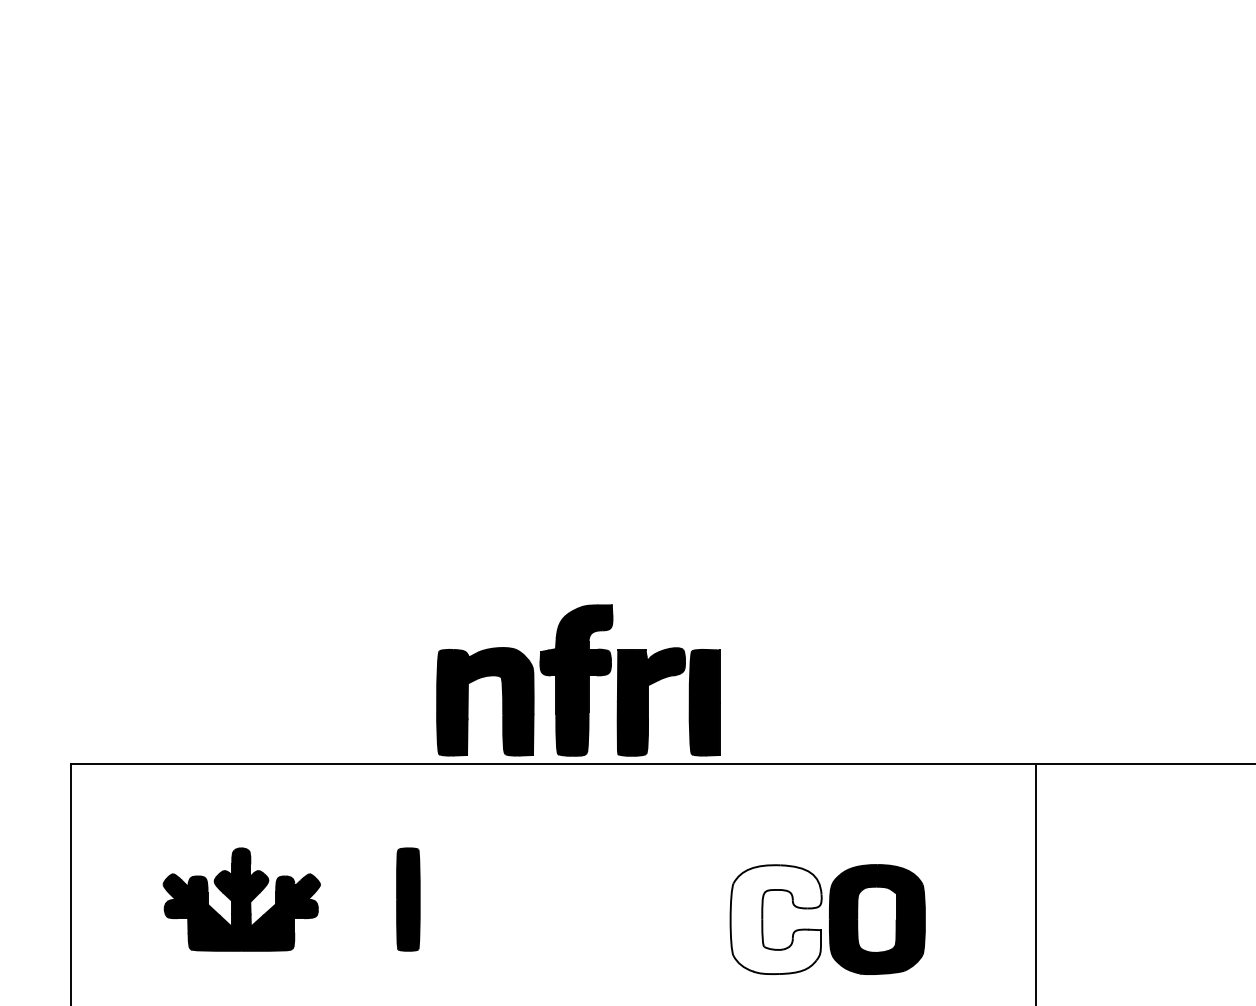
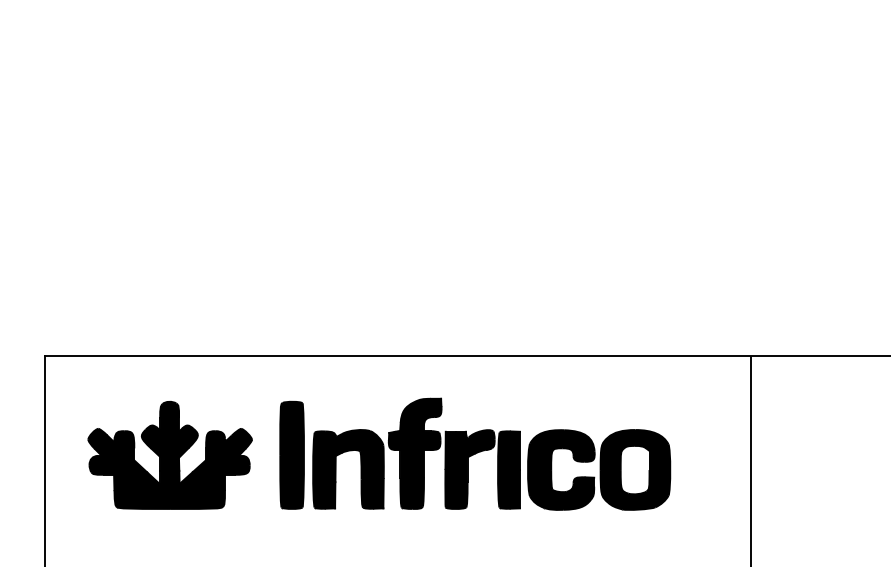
part: (578, 680) -> (416, 453), moved
part: (241, 899) -> (169, 455), size x1.43
part: (408, 899) -> (292, 455), size x1.43
fill: (775, 919) -> (560, 469), added

